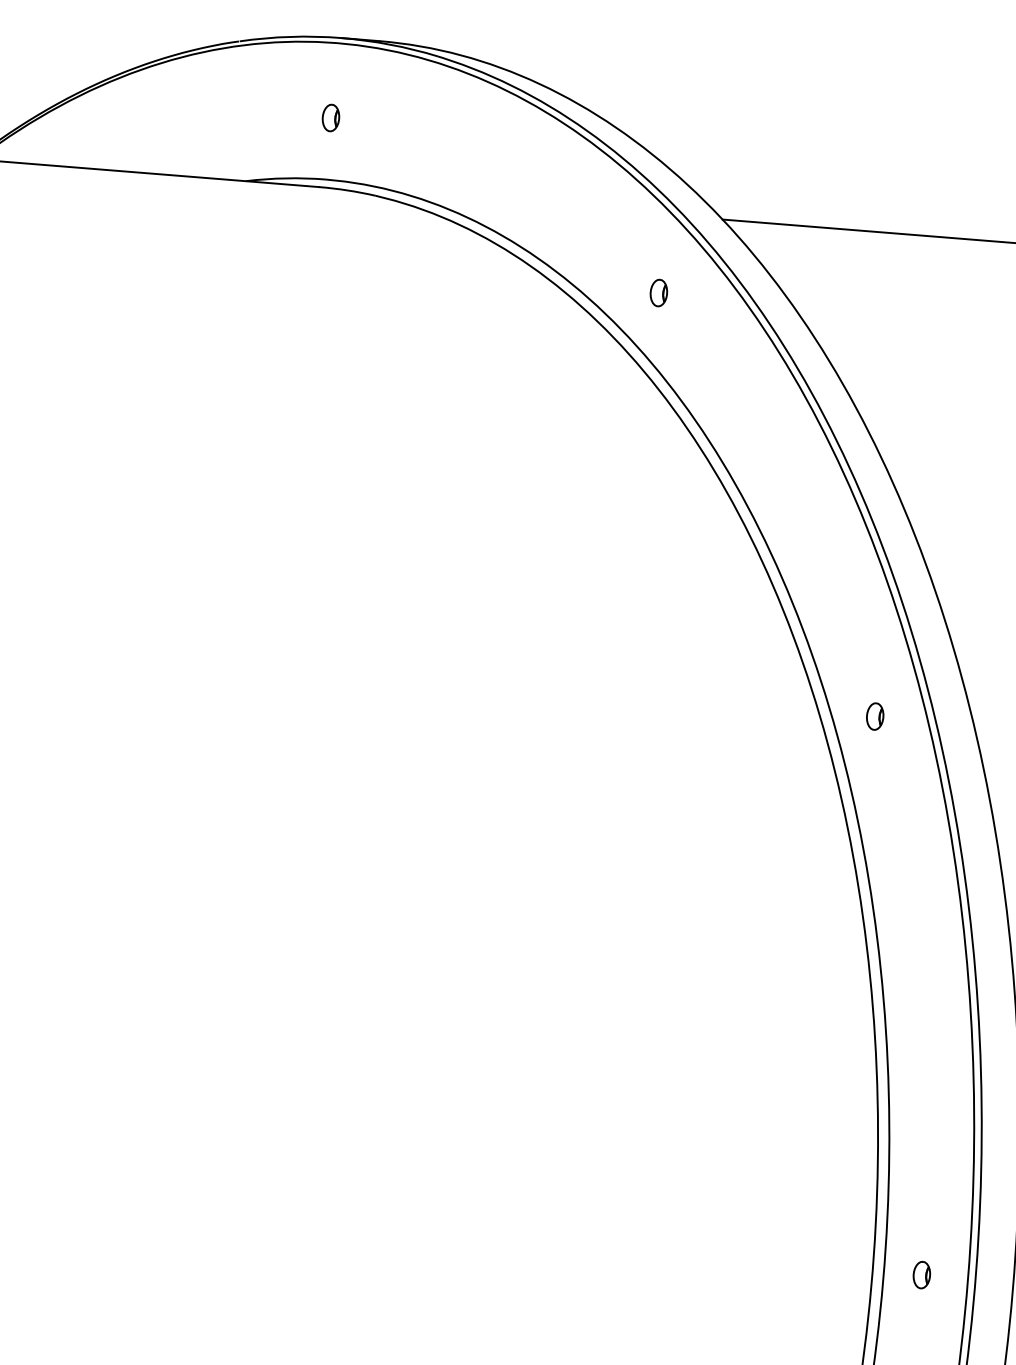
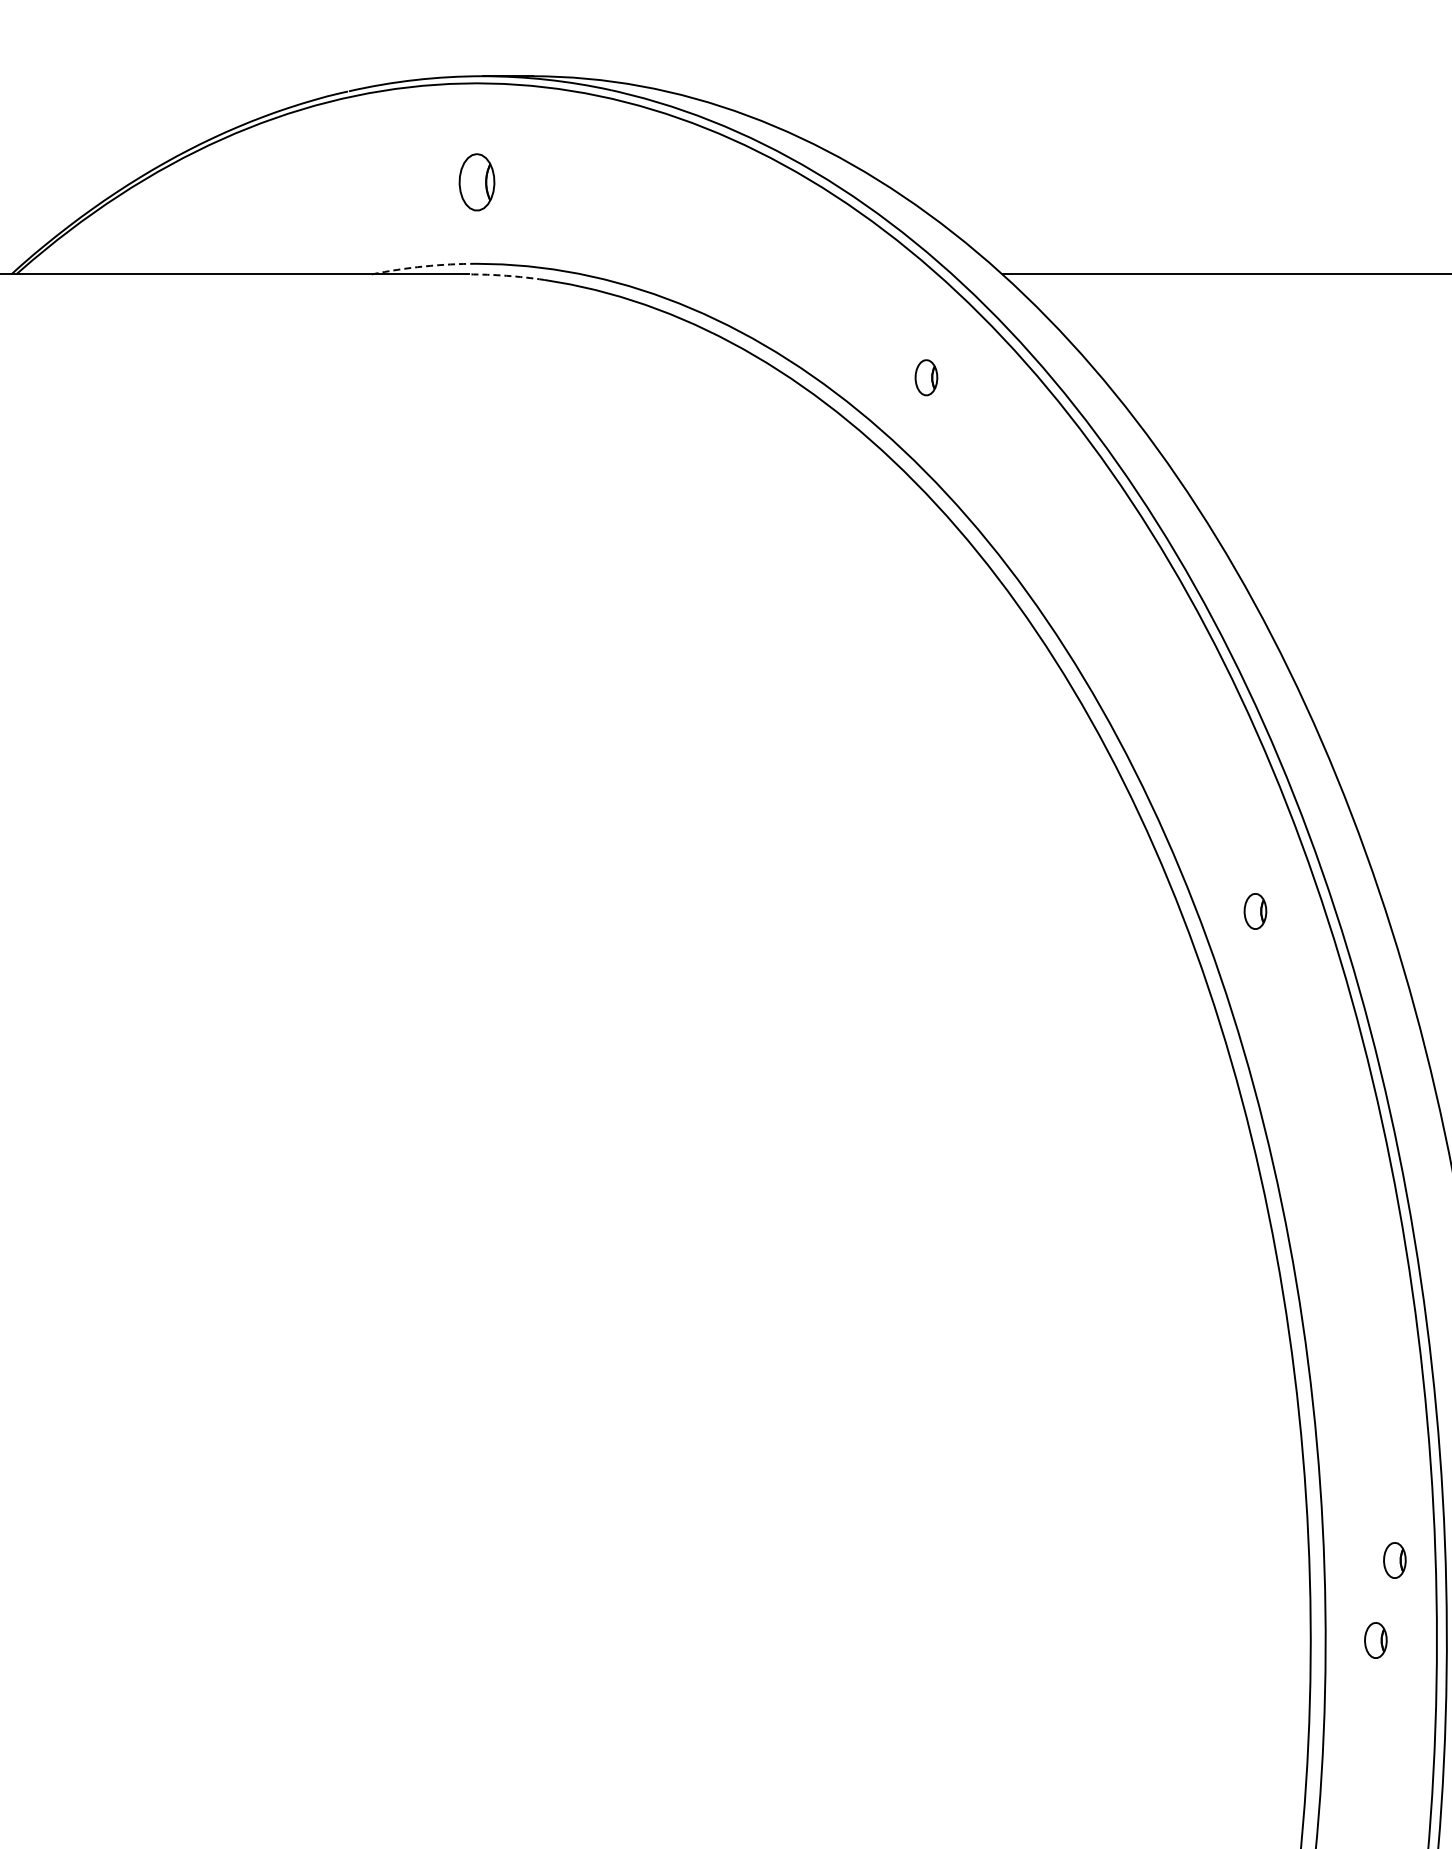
part: (330, 118) -> (476, 182), size x1.6
arc: (286, 178) -> (424, 266), solid -> dashed
arc: (347, 190) -> (506, 275), solid -> dashed
part: (940, 1215) -> (1394, 1560), added

